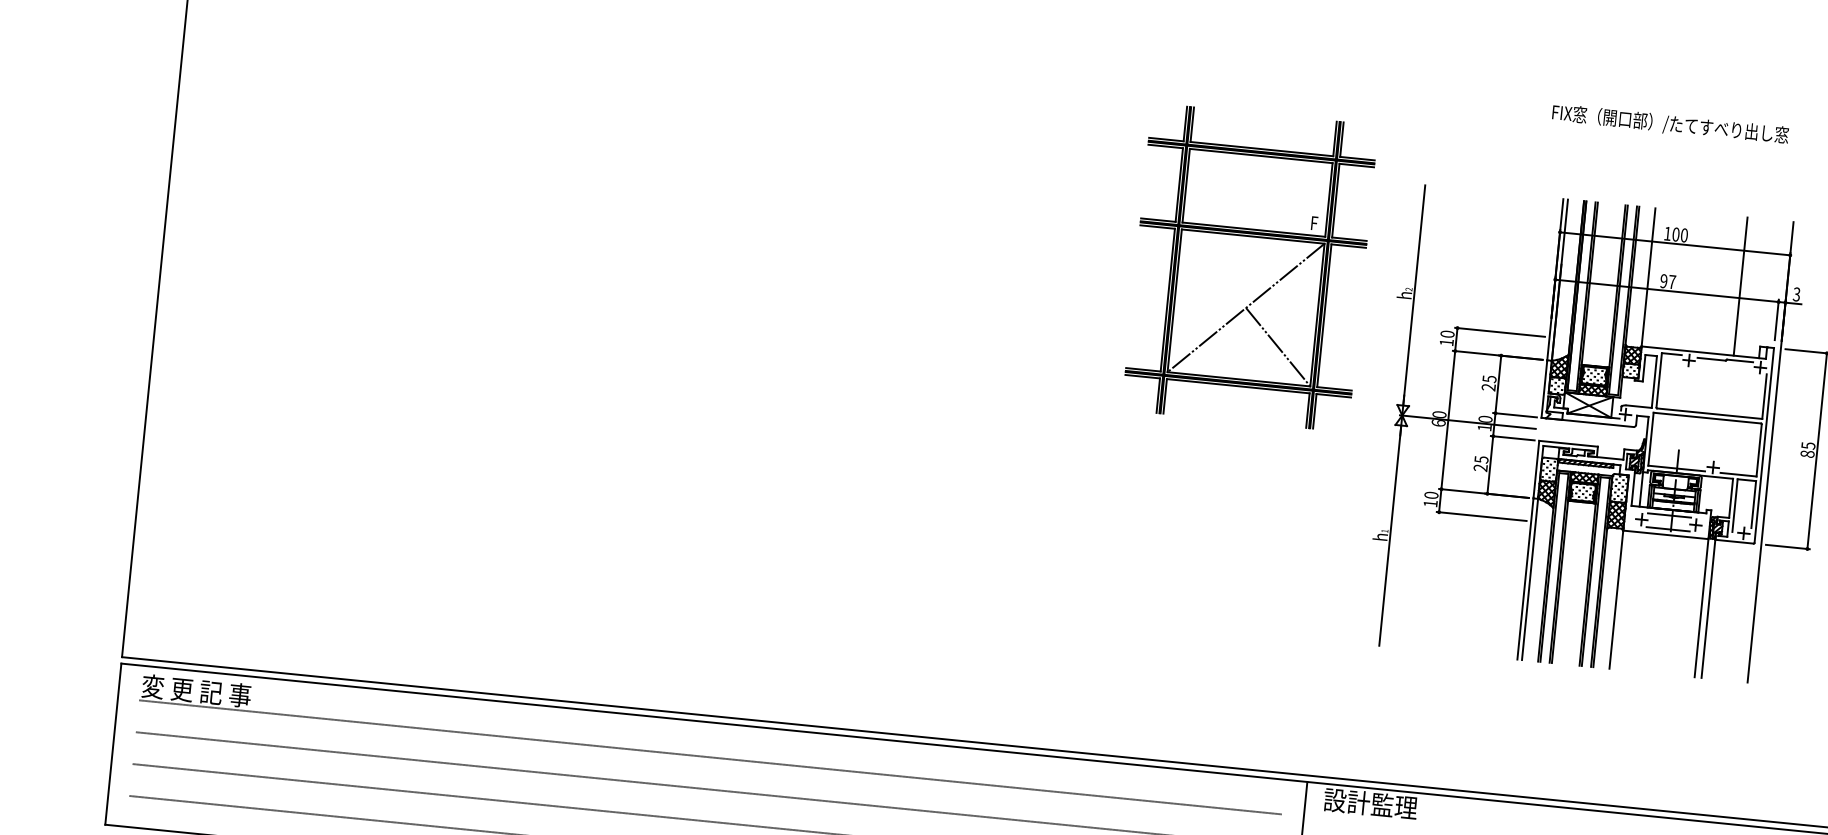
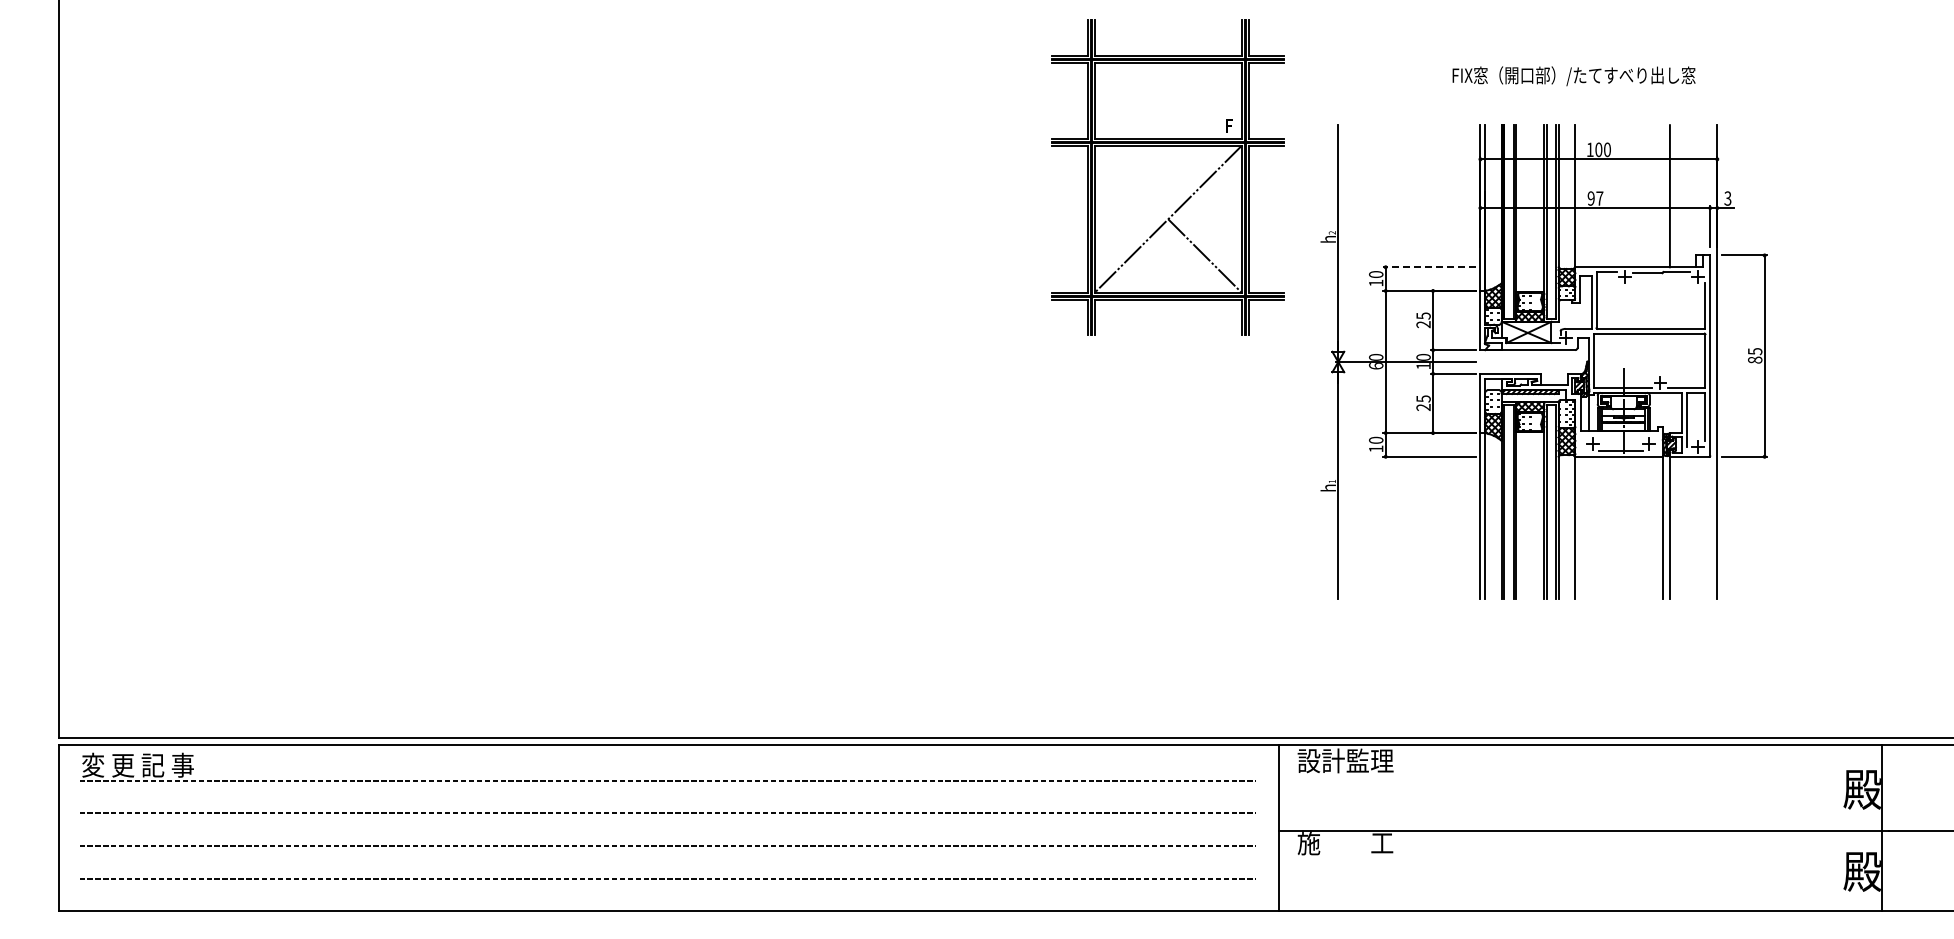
text: (1669, 124) -> (1573, 76), moved
part: (1249, 267) -> (1167, 177), moved
line: (1500, 332) -> (1429, 267), solid -> dashed
line: (1669, 515) -> (1620, 436), removed

